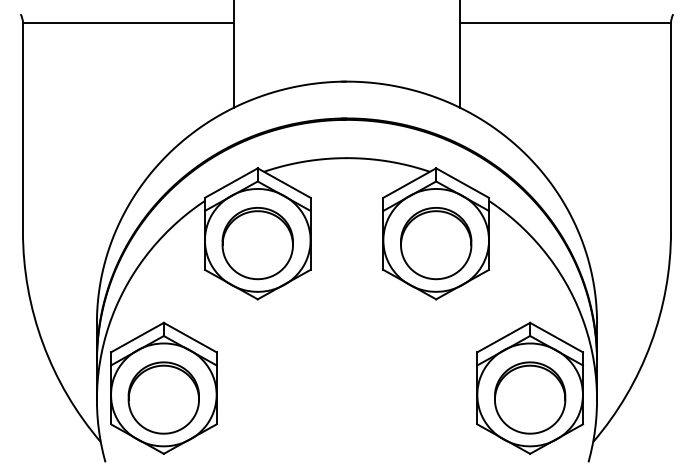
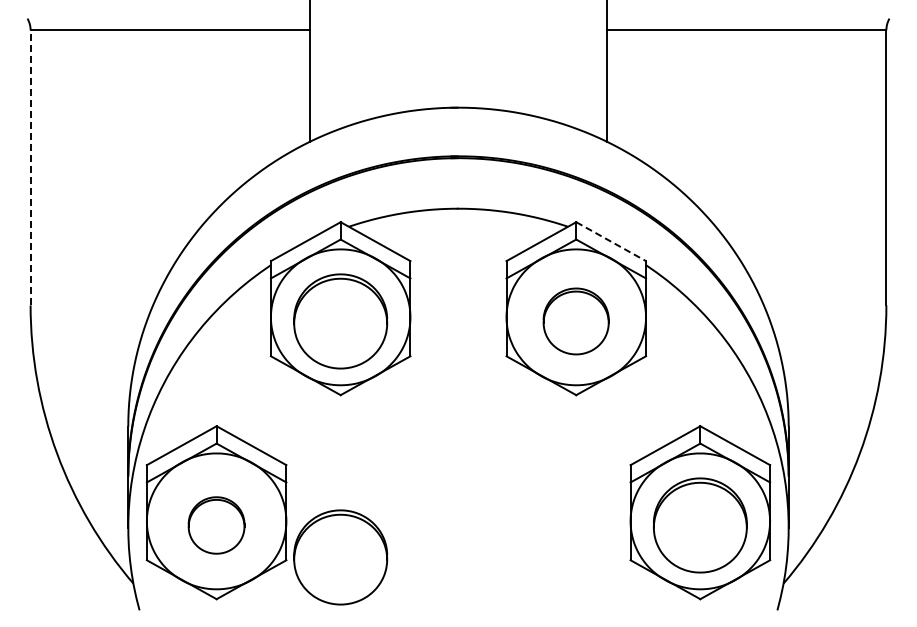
line: (22, 126) -> (30, 167), solid -> dashed
line: (462, 182) -> (611, 241), solid -> dashed
part: (435, 243) -> (575, 321), size x0.7
part: (163, 398) -> (216, 525), size x0.6
part: (257, 422) -> (340, 557), added

